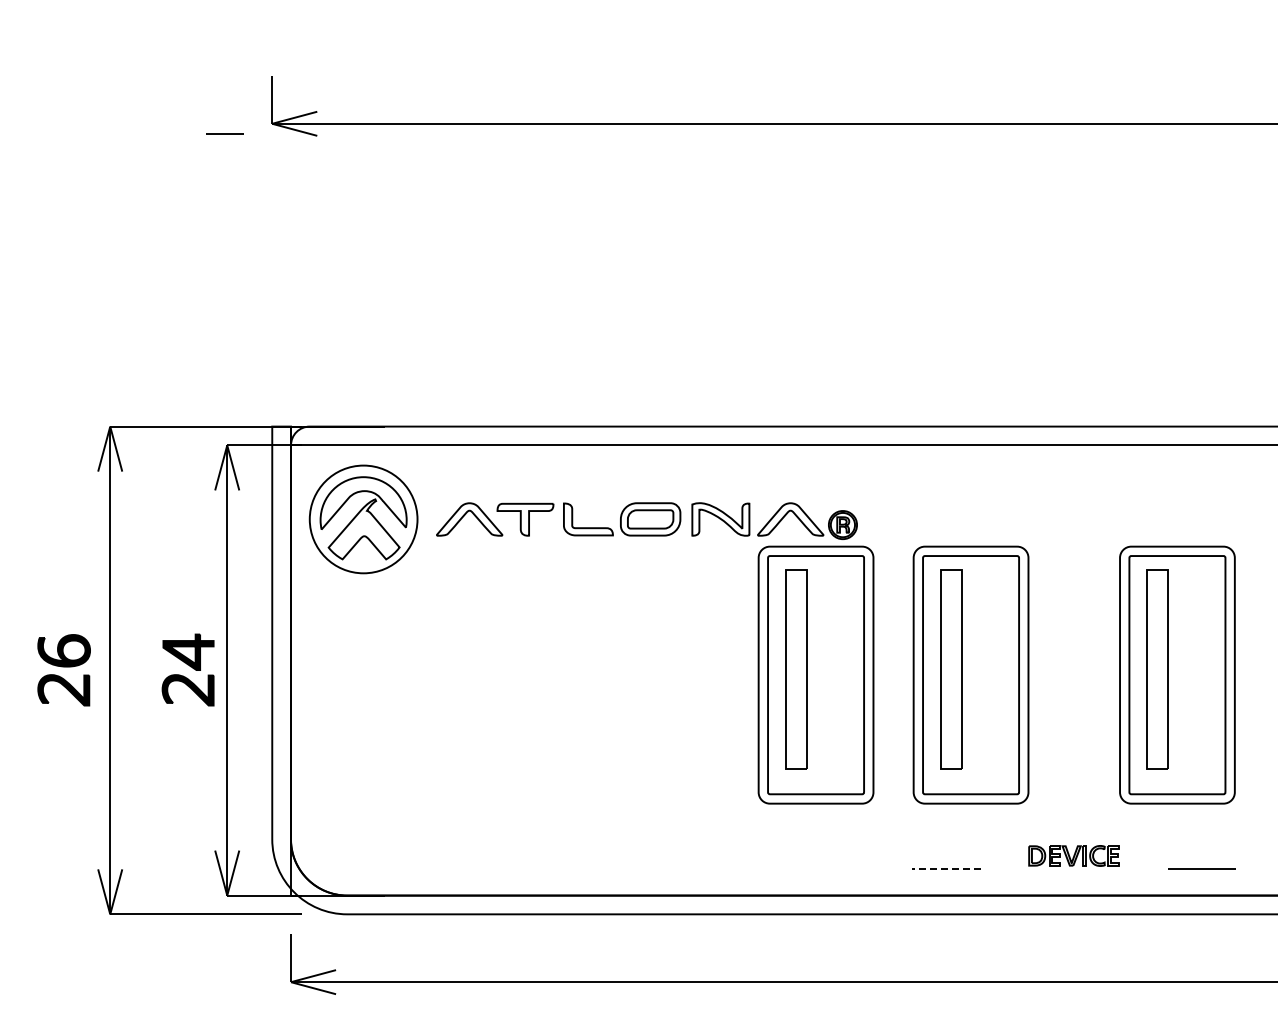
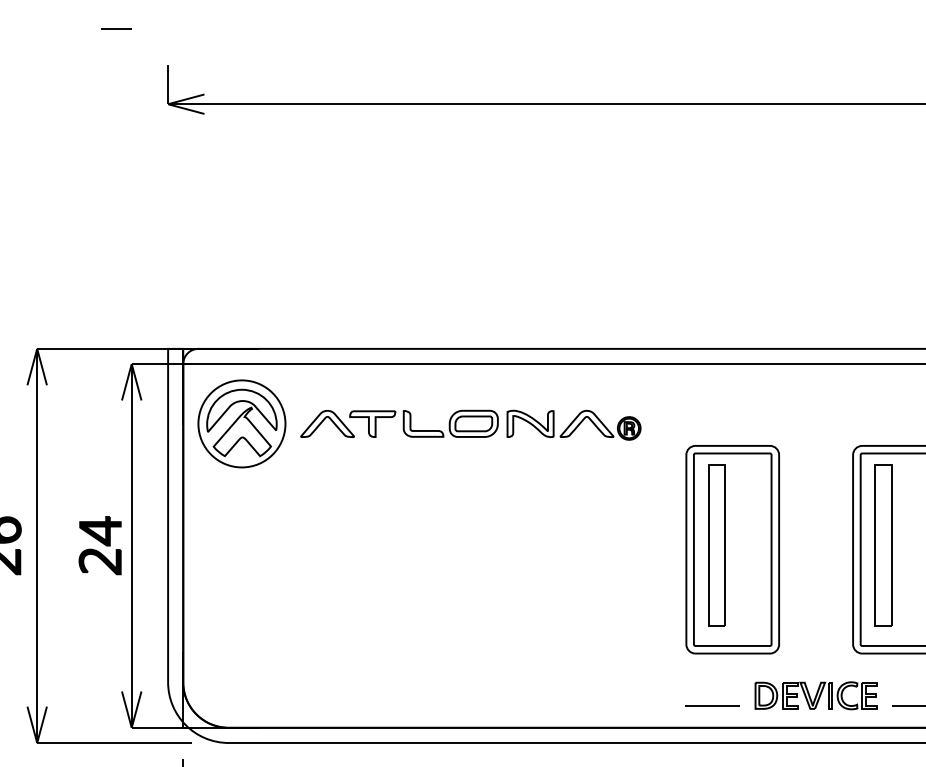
line: (224, 133) -> (115, 28), moved
part: (815, 674) -> (607, 549), removed
part: (1073, 855) -> (815, 695), size x1.67
line: (945, 868) -> (712, 705), dashed -> solid

